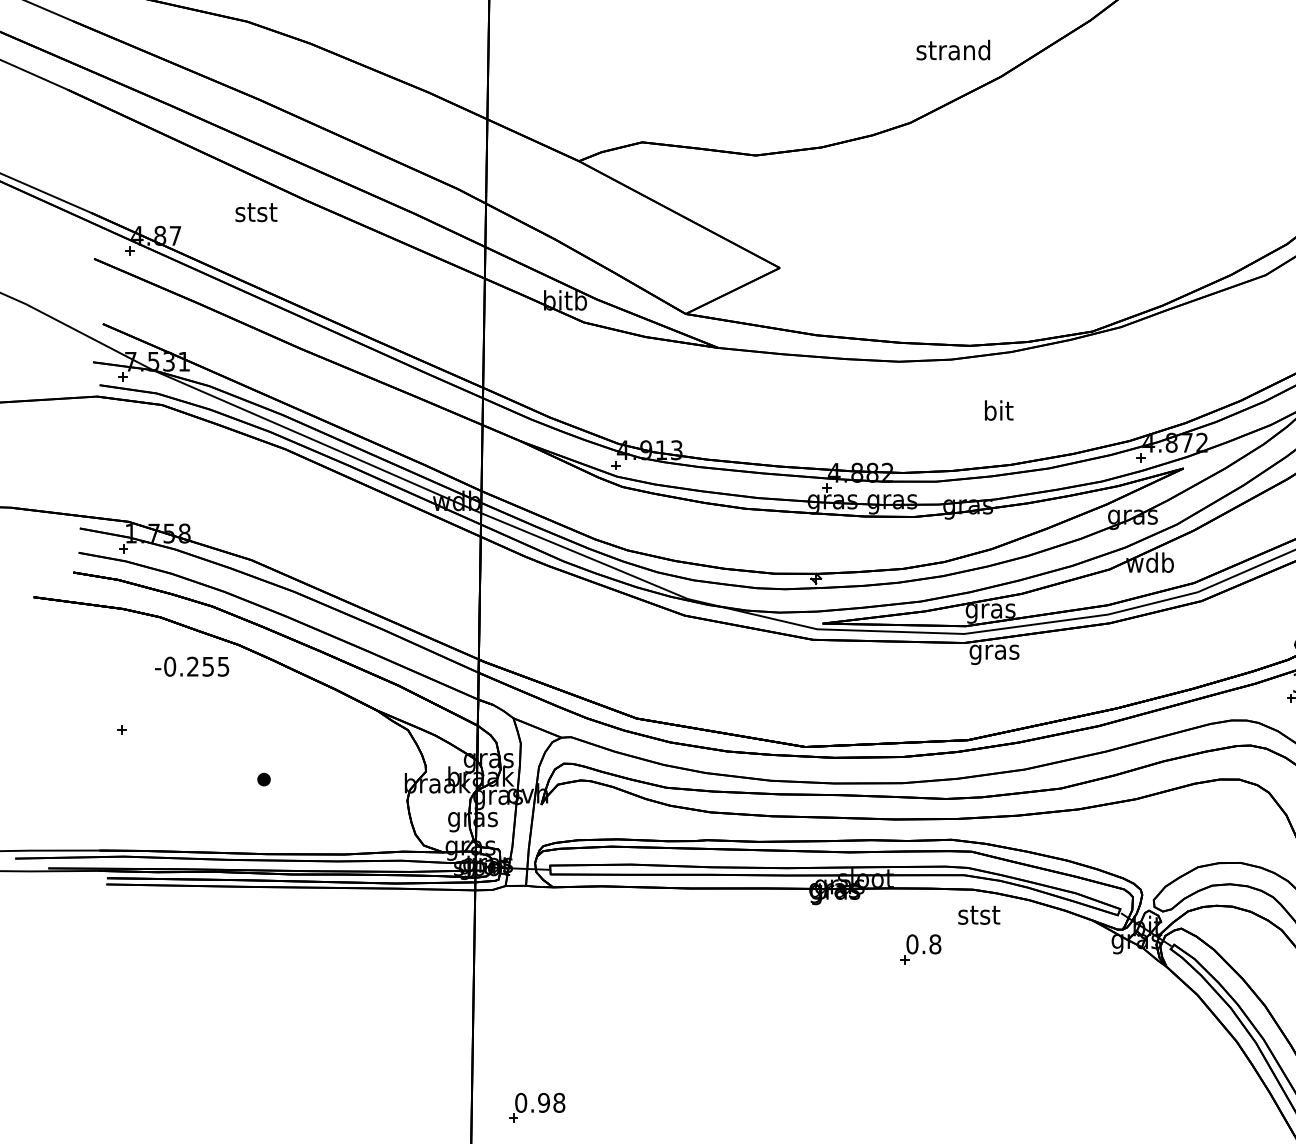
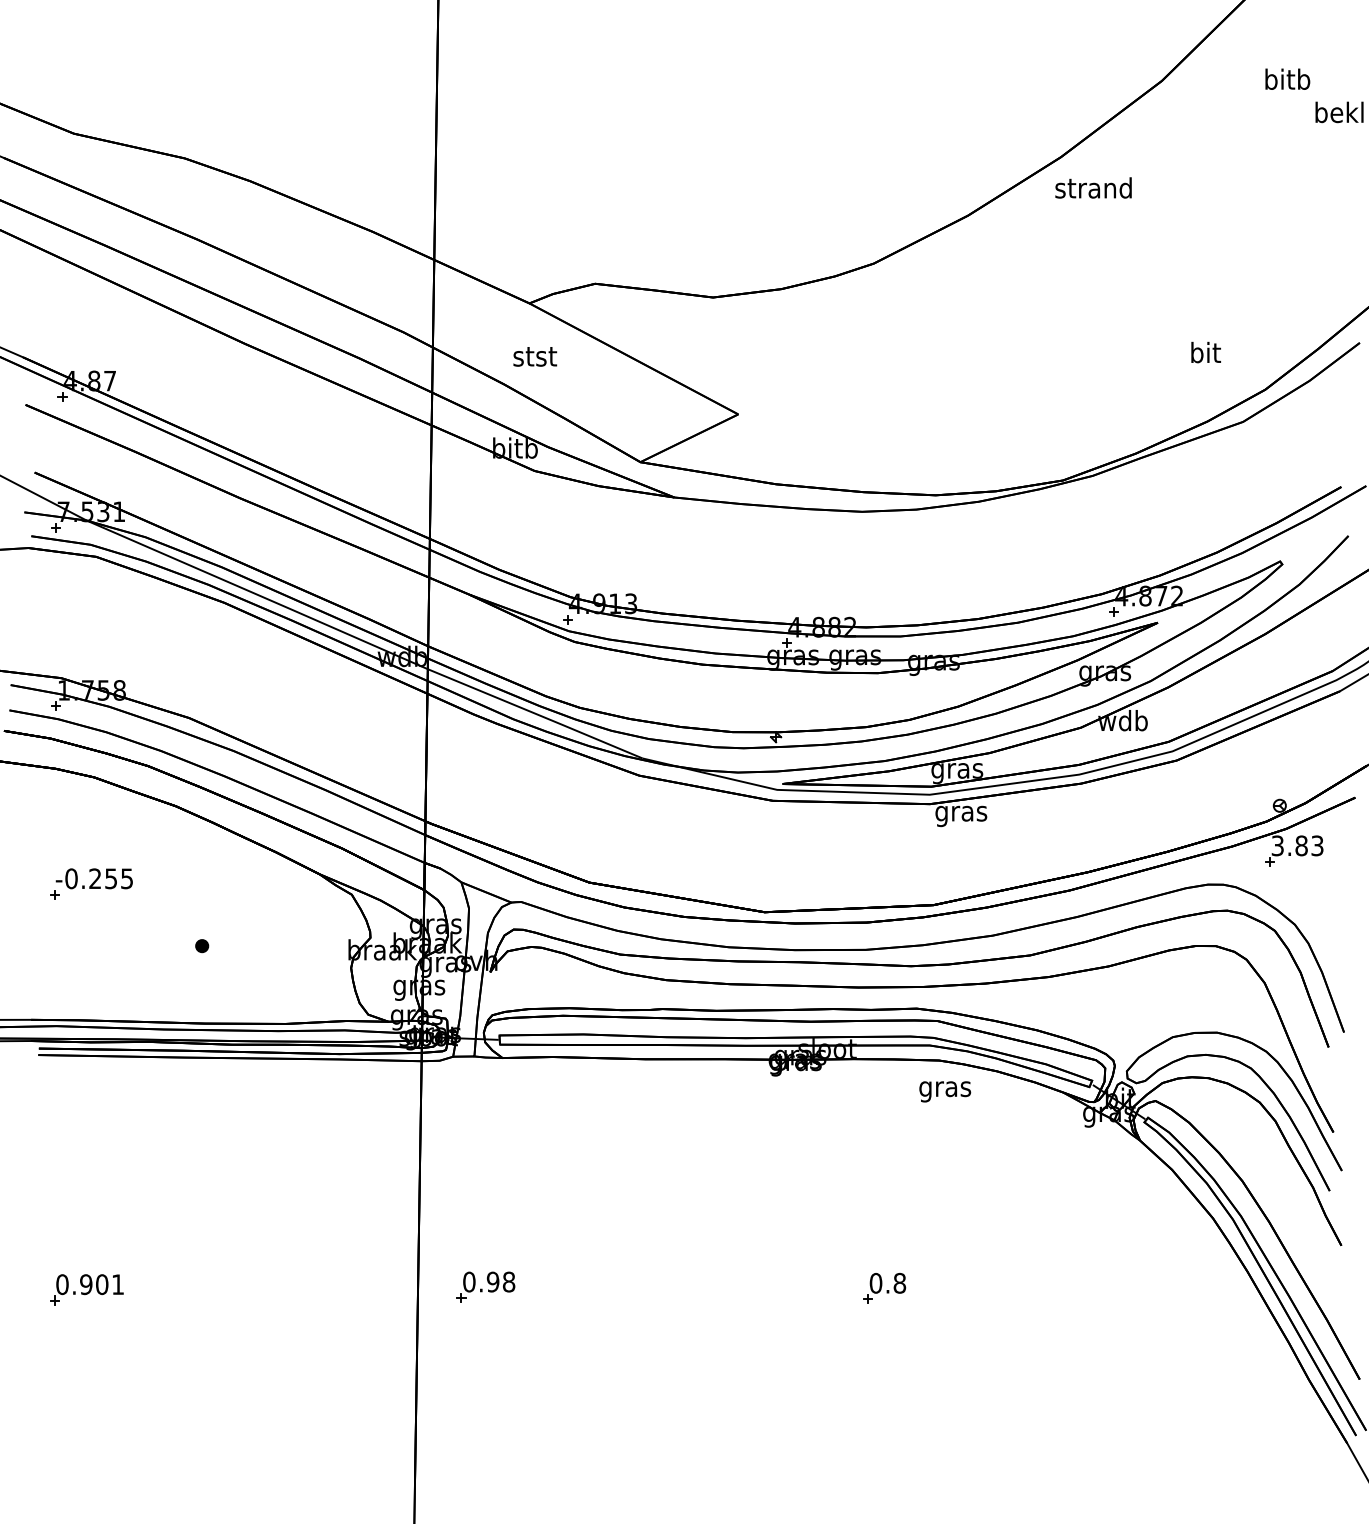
text: (953, 49) -> (1093, 187), moved
text: (256, 212) -> (535, 356), moved
text: (998, 410) -> (1205, 352), moved
text: (191, 666) -> (93, 878), moved
text: (979, 917) -> (945, 1089), stst -> gras
part: (920, 949) -> (884, 1288), moved
part: (152, 1110) -> (86, 1289), added

